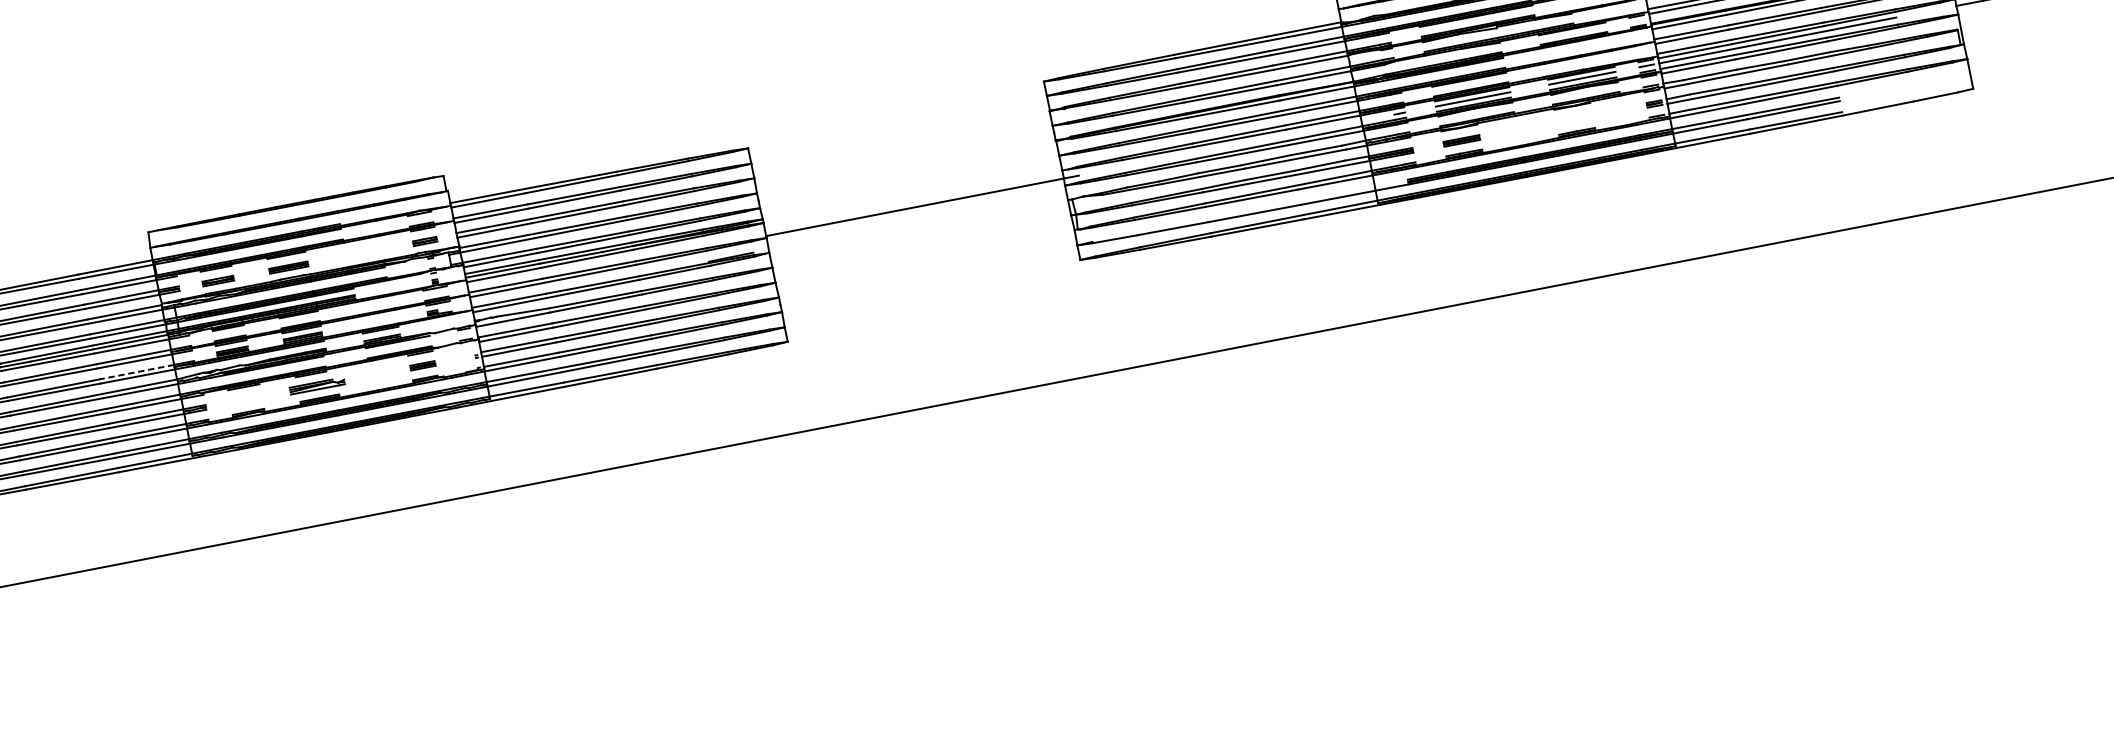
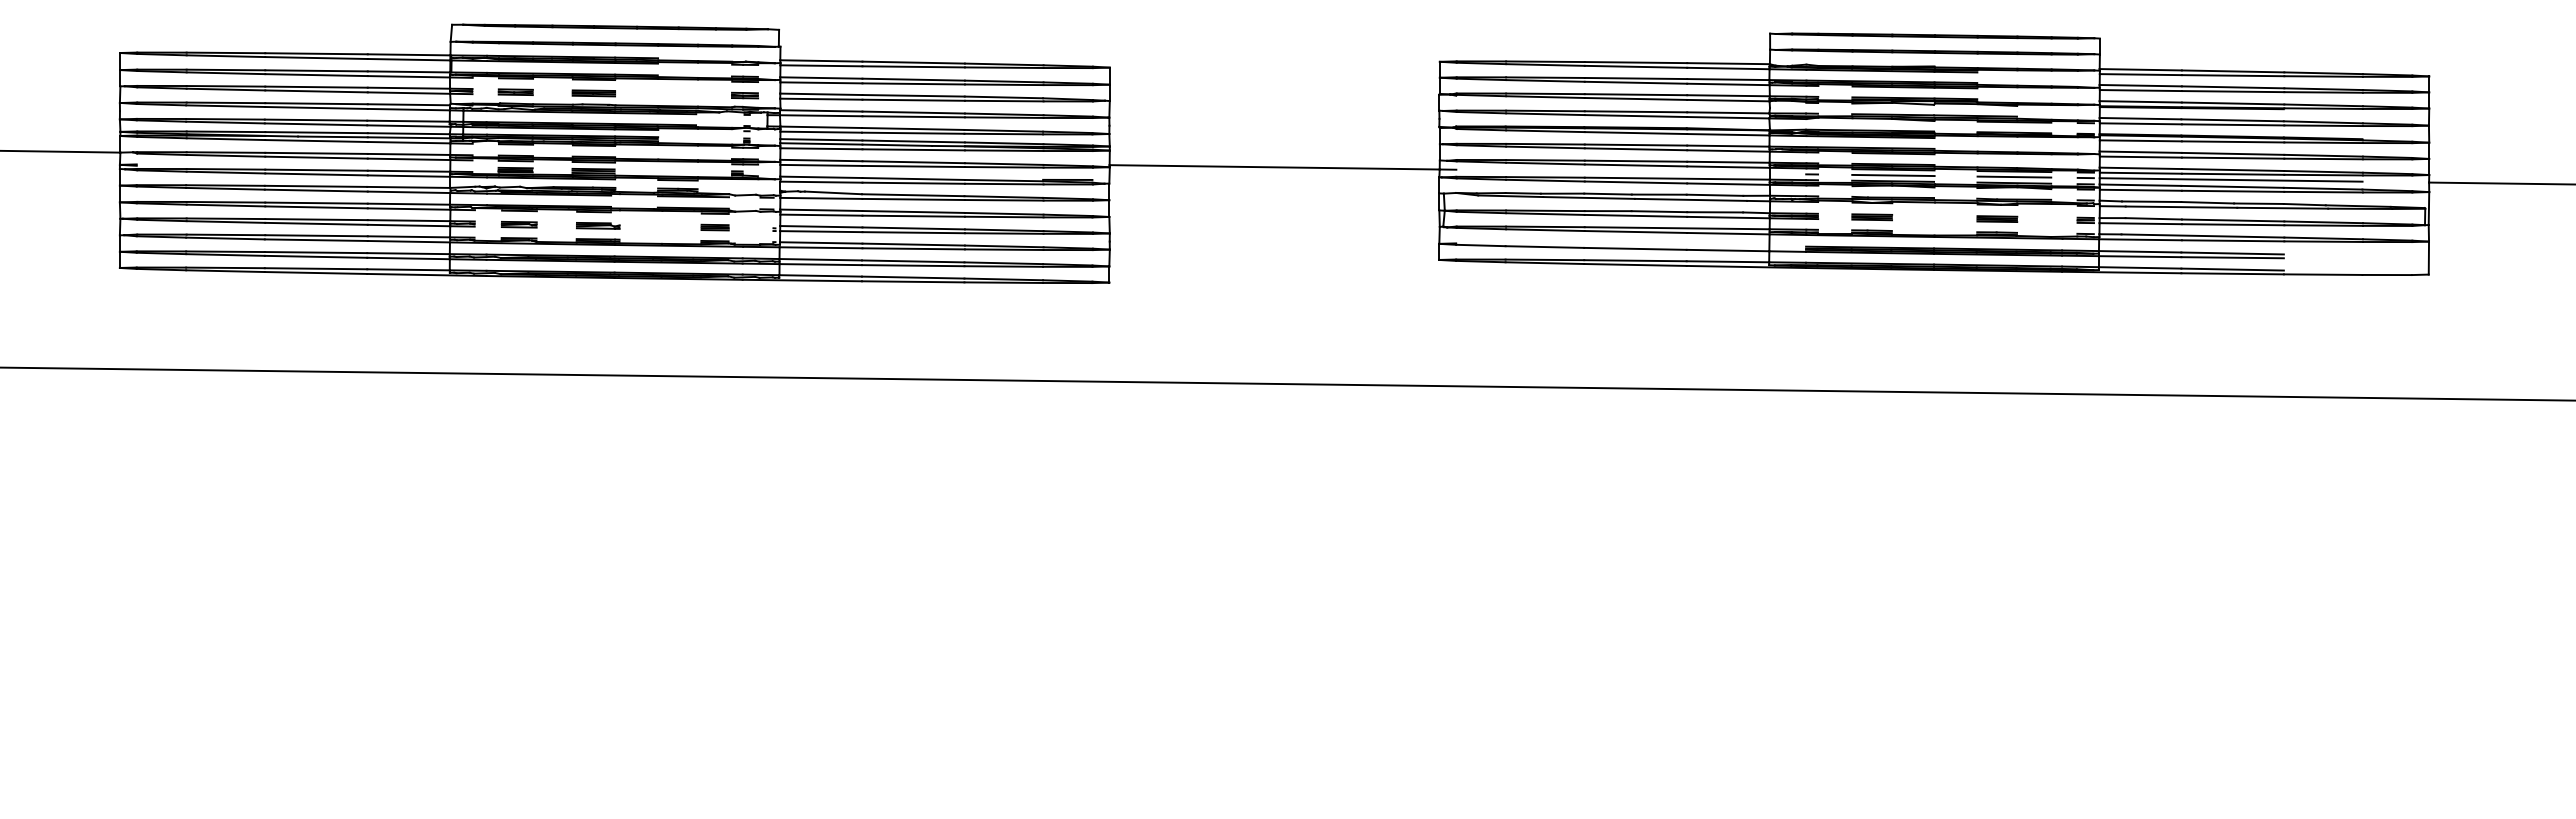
part: (1574, 118) -> (1997, 218), added
line: (136, 372) -> (408, 171), dashed -> solid
part: (317, 385) -> (598, 225), size x0.71
part: (245, 399) -> (518, 224), added

